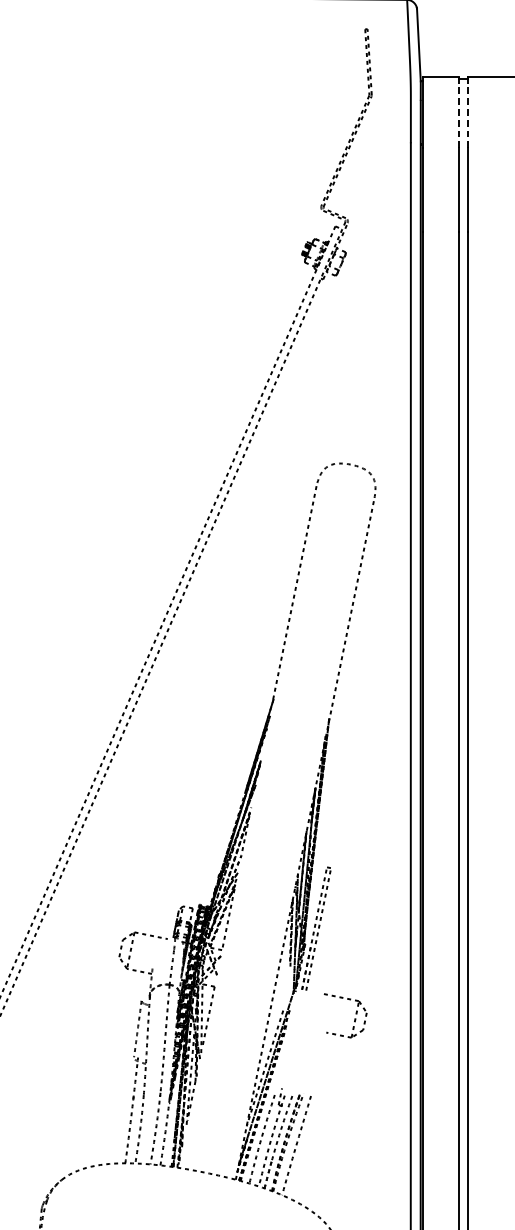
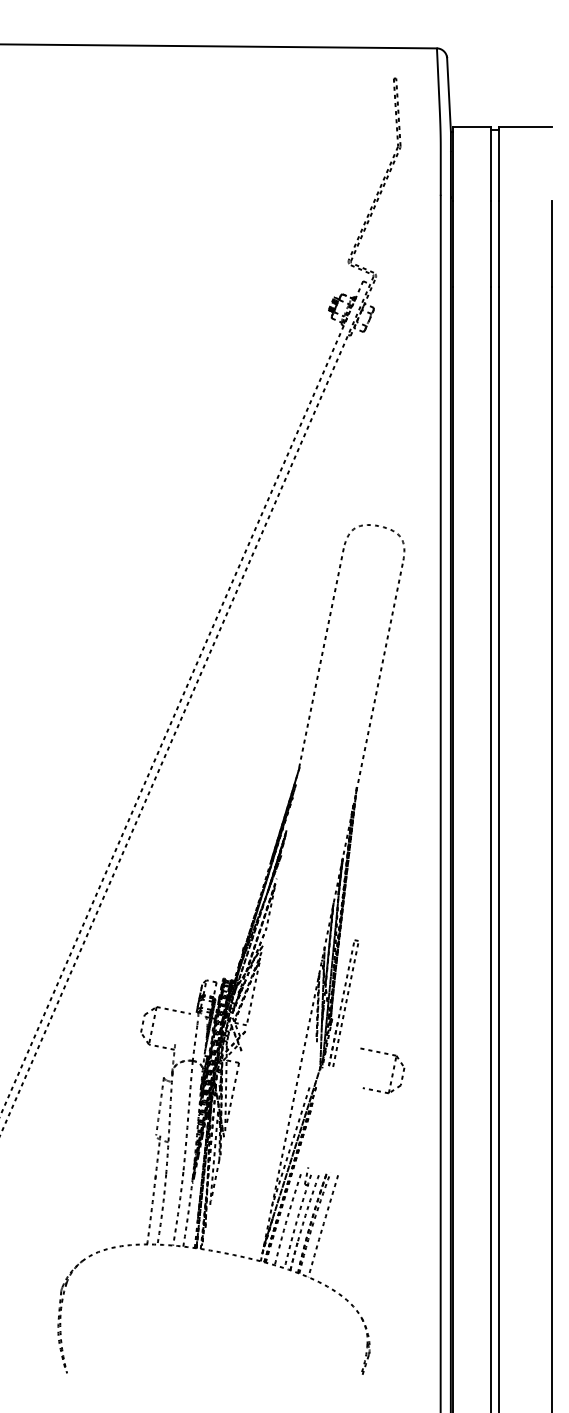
line: (459, 112) -> (490, 164), dashed -> solid
line: (468, 112) -> (499, 164), dashed -> solid
part: (354, 1019) -> (391, 1074), moved

